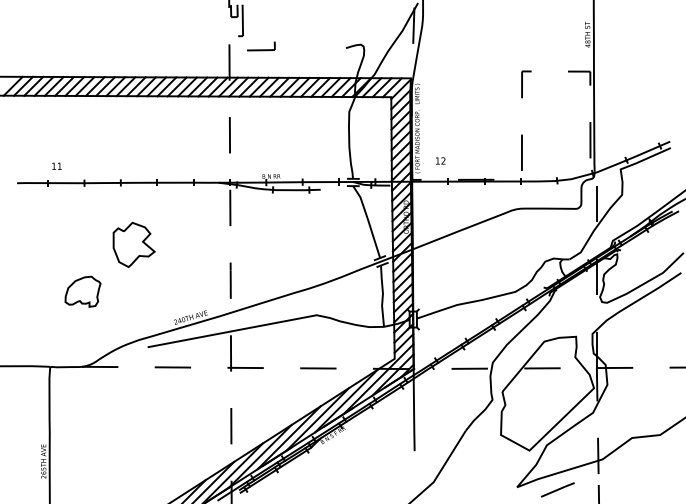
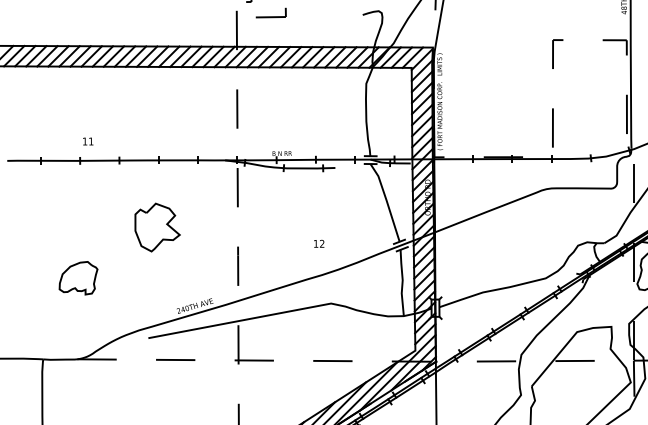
text: (440, 160) -> (318, 243), moved
text: (56, 165) -> (87, 140), moved
part: (133, 244) -> (156, 227), moved

